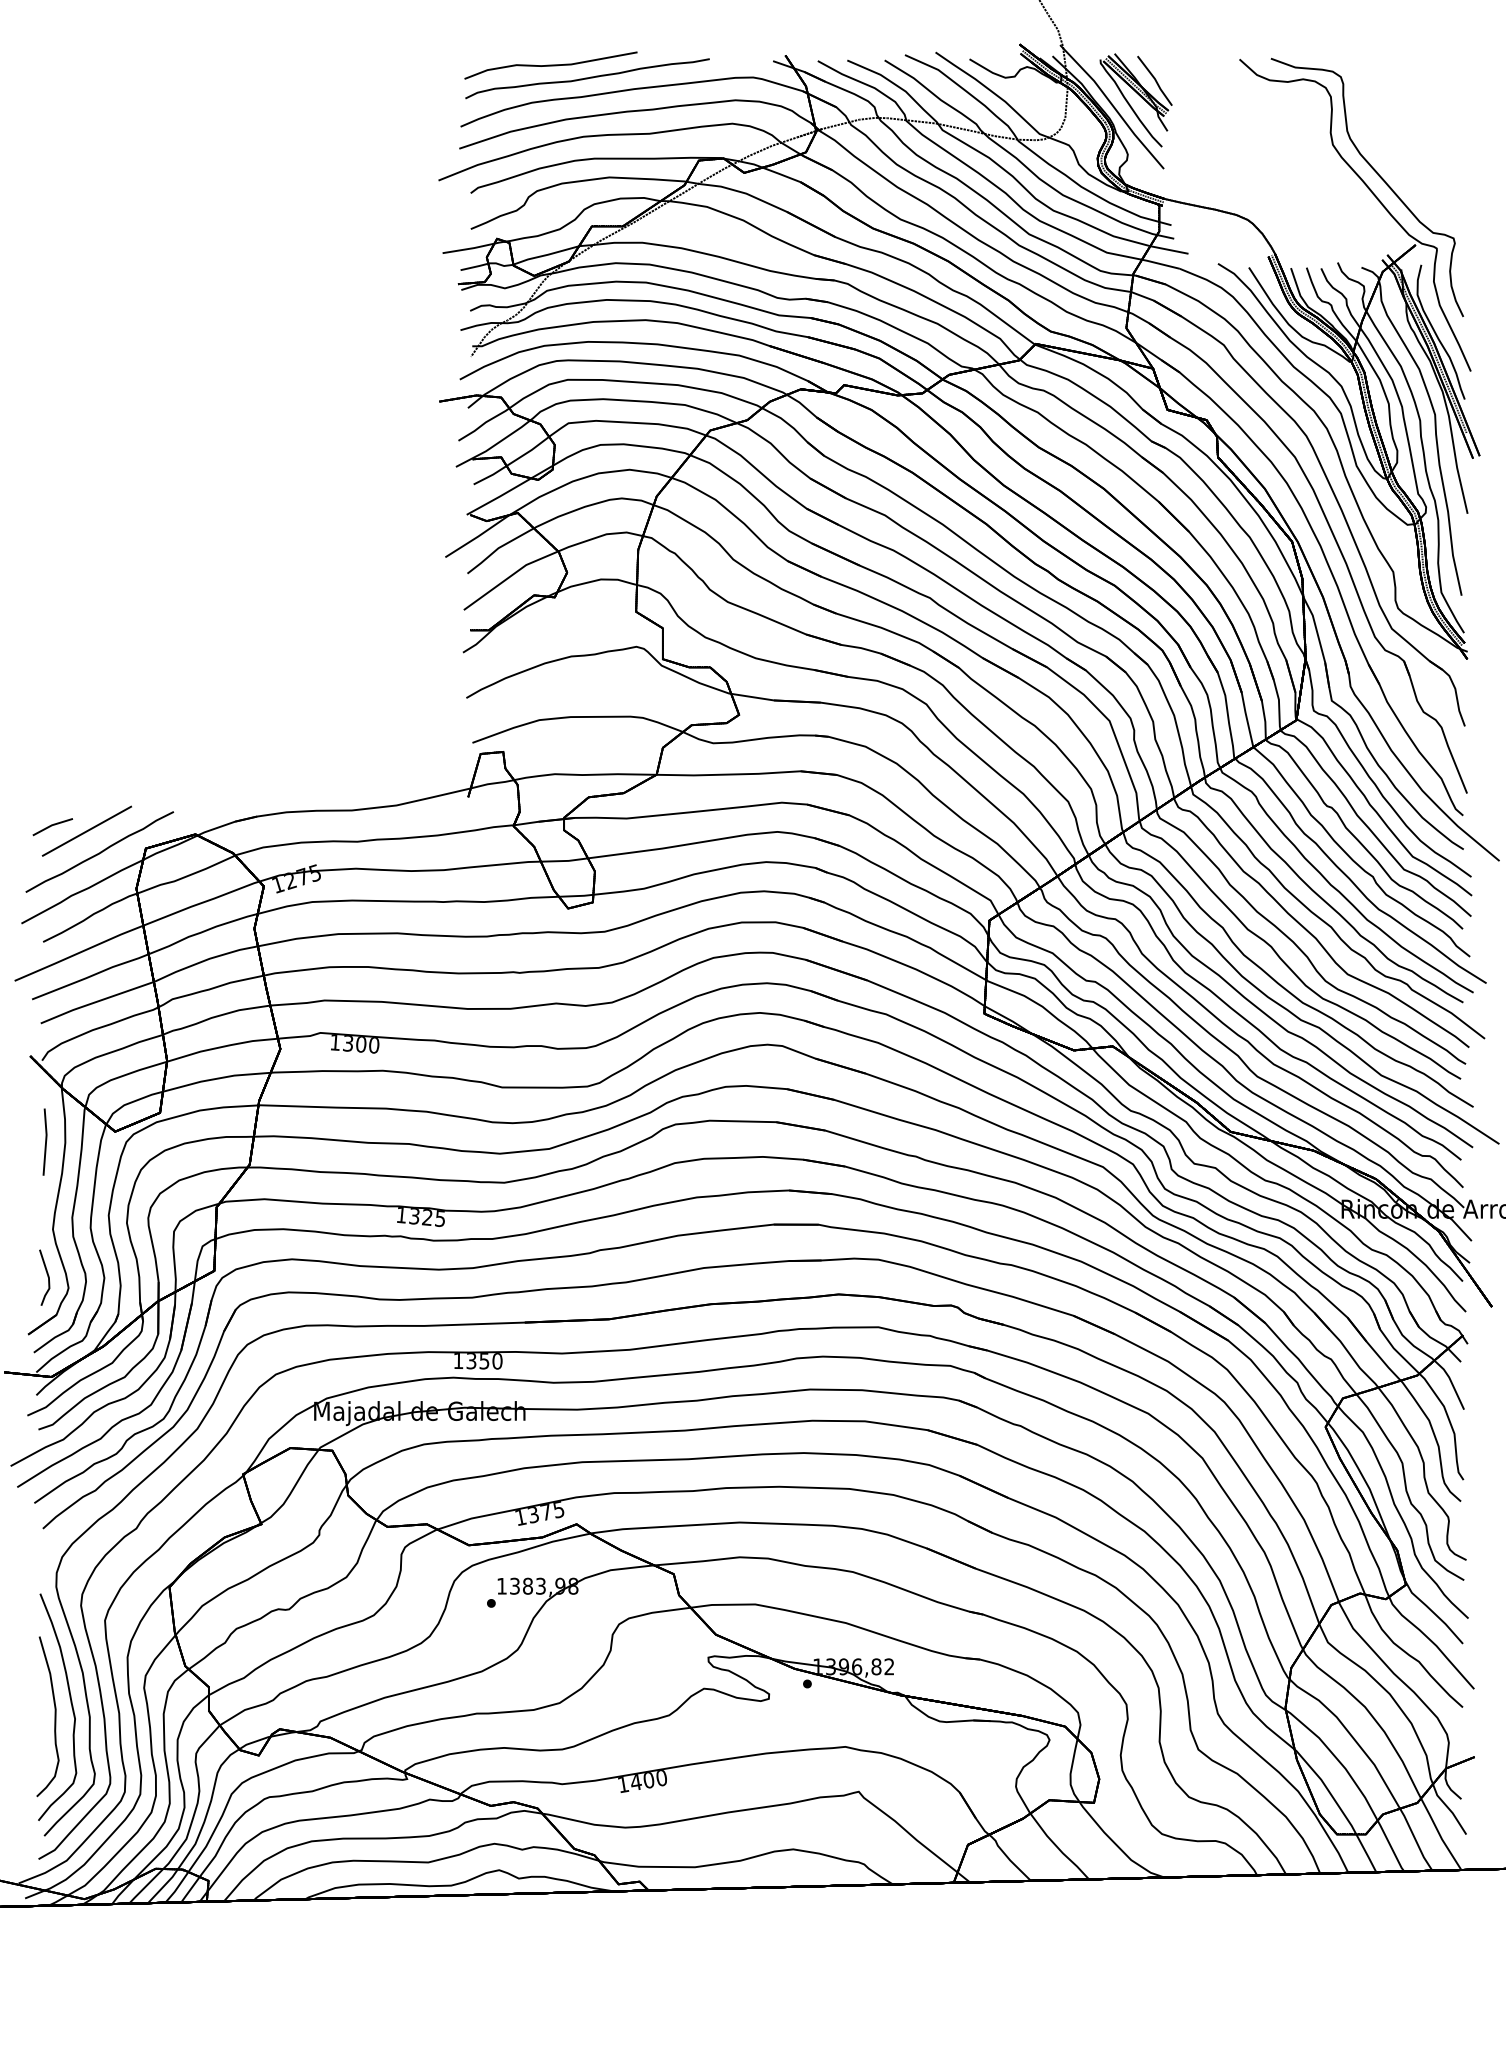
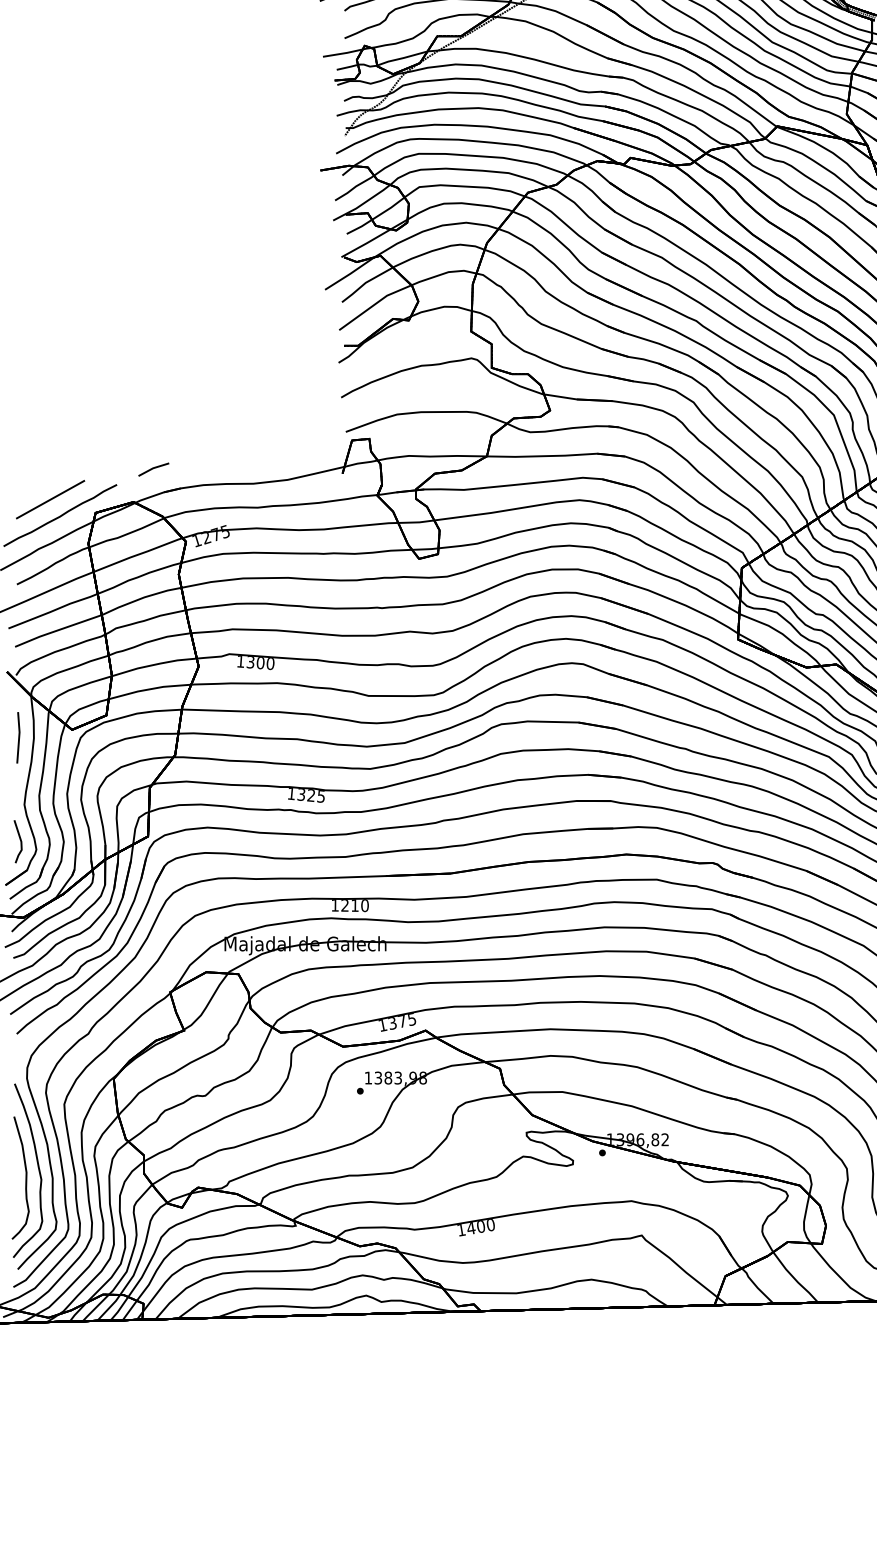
part: (52, 827) -> (153, 469), moved
text: (477, 1361) -> (349, 905), 1350 -> 1210

